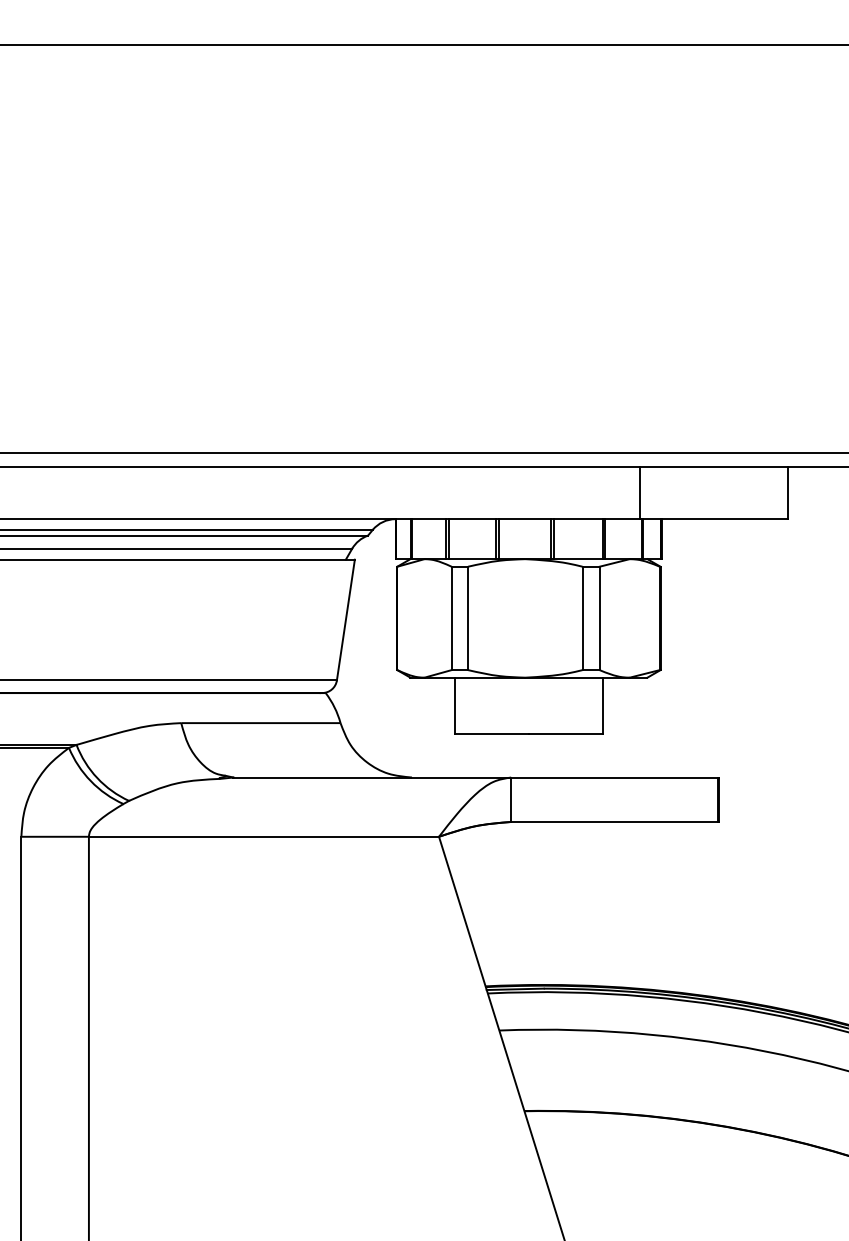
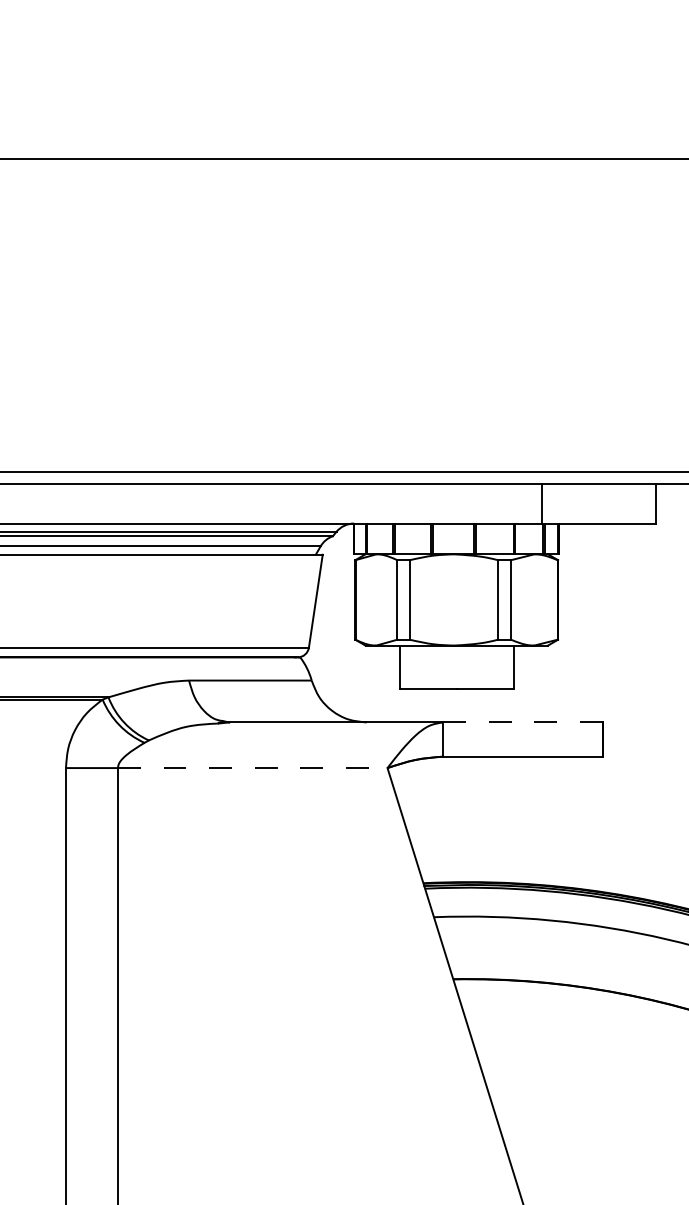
line: (614, 777) -> (522, 722), solid -> dashed
line: (263, 837) -> (252, 768), solid -> dashed

